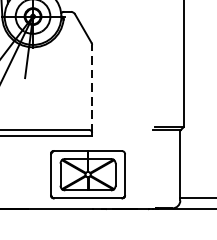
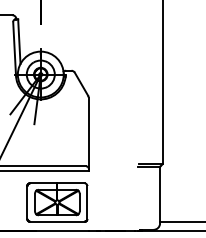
line: (91, 88) -> (88, 132), dashed -> solid
part: (88, 174) -> (57, 202), moved

